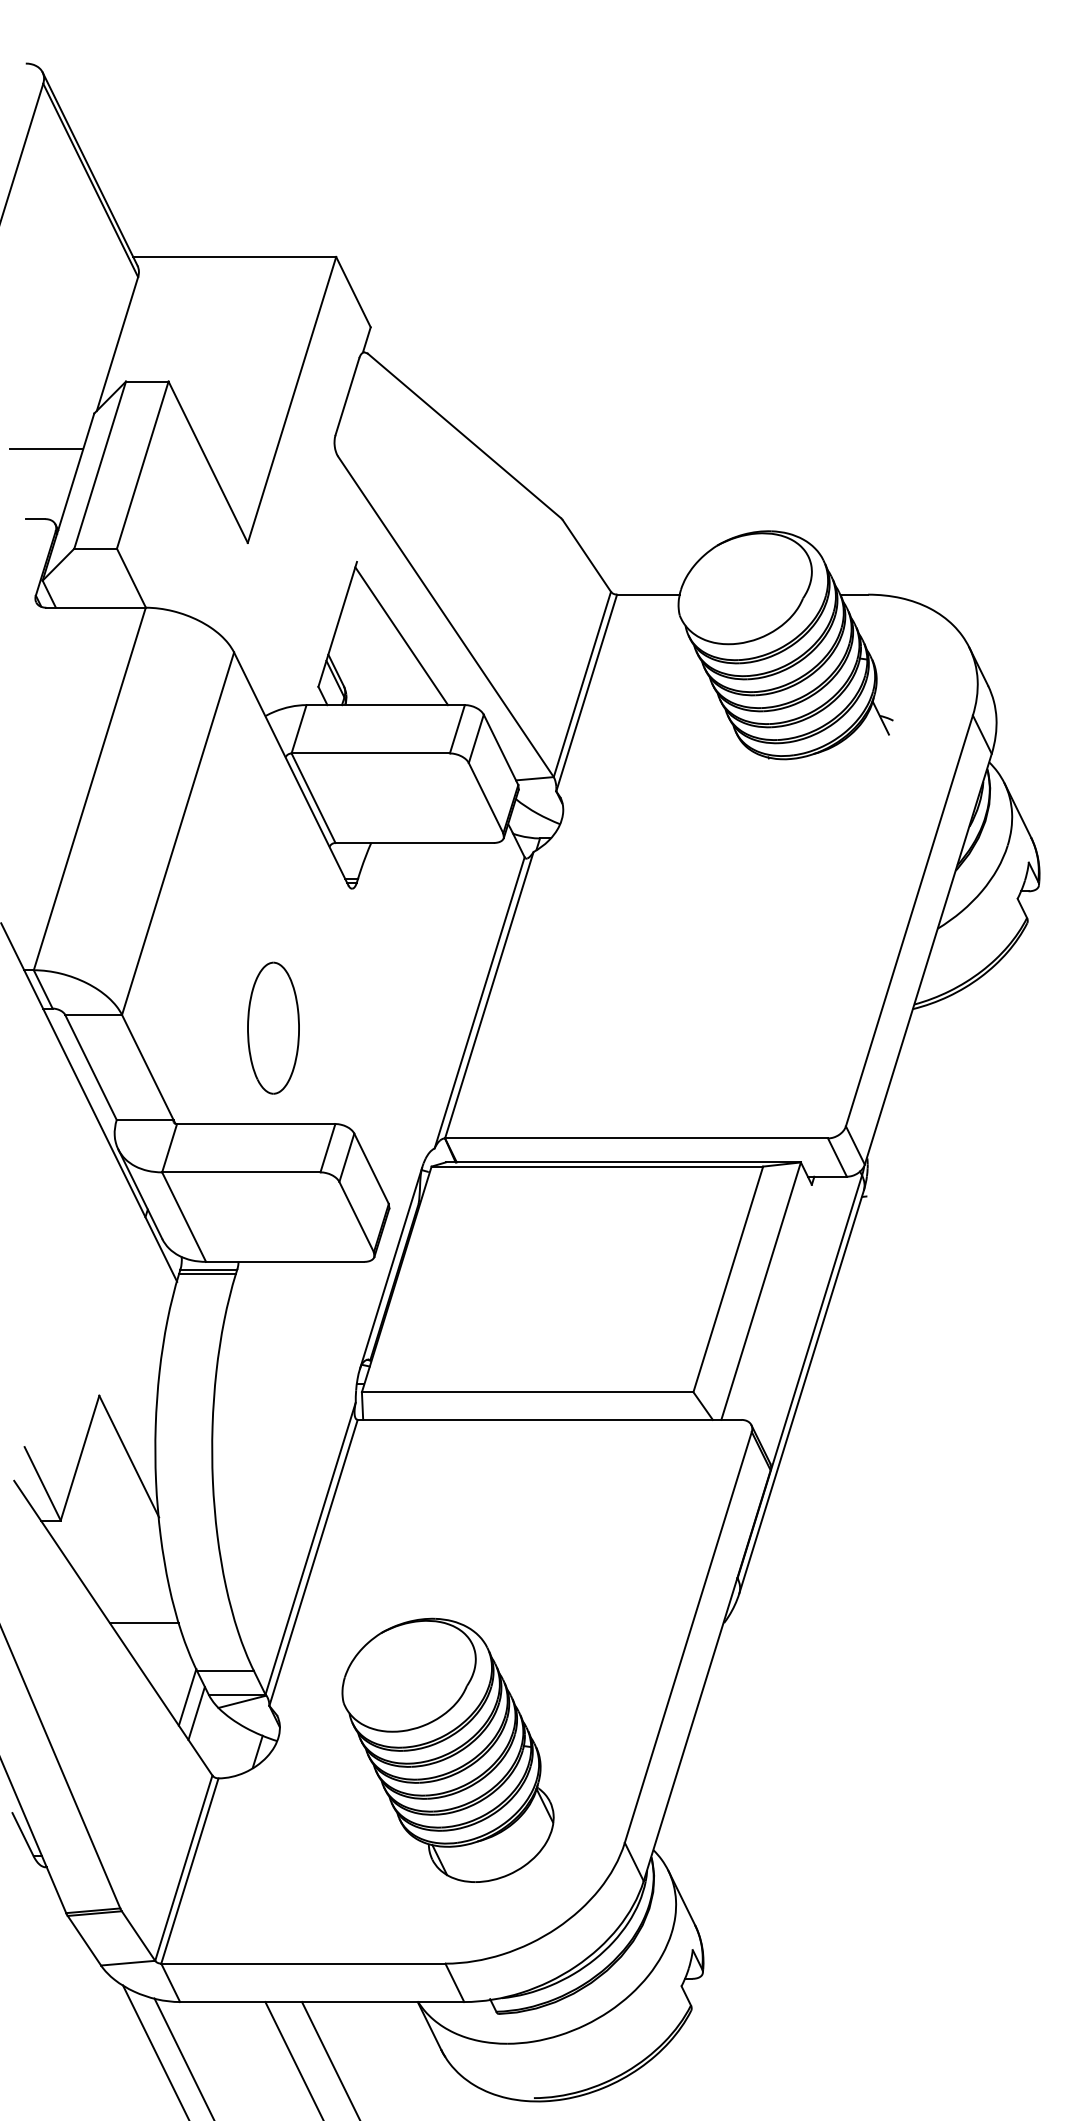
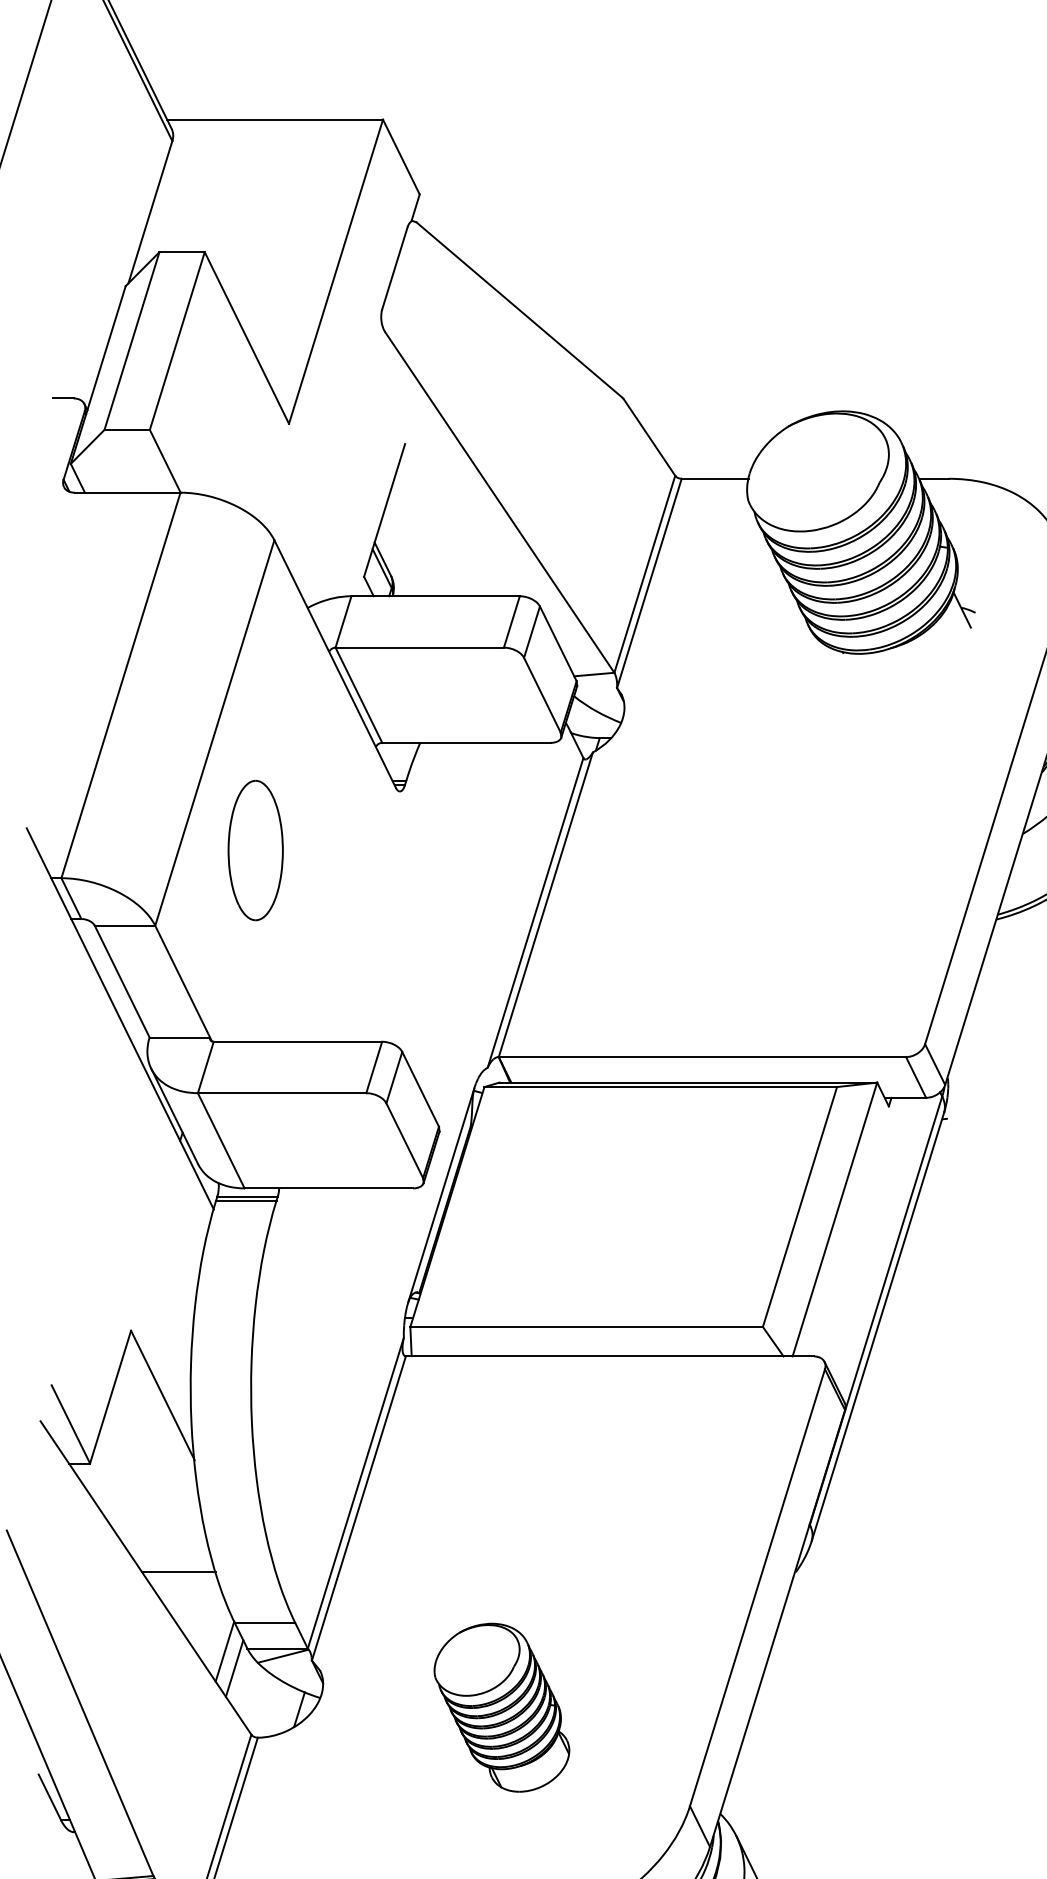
line: (46, 448) -> (74, 323), removed
line: (401, 636) -> (452, 523), removed
part: (273, 1027) -> (255, 849), moved
part: (447, 1749) -> (501, 1706), size x0.6

